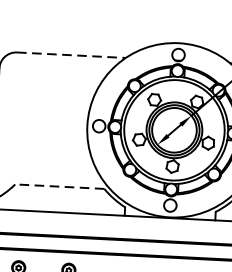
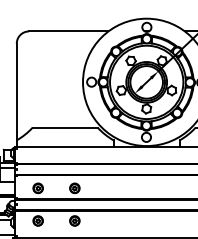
line: (71, 55) -> (68, 31), dashed -> solid
line: (60, 186) -> (65, 127), dashed -> solid

